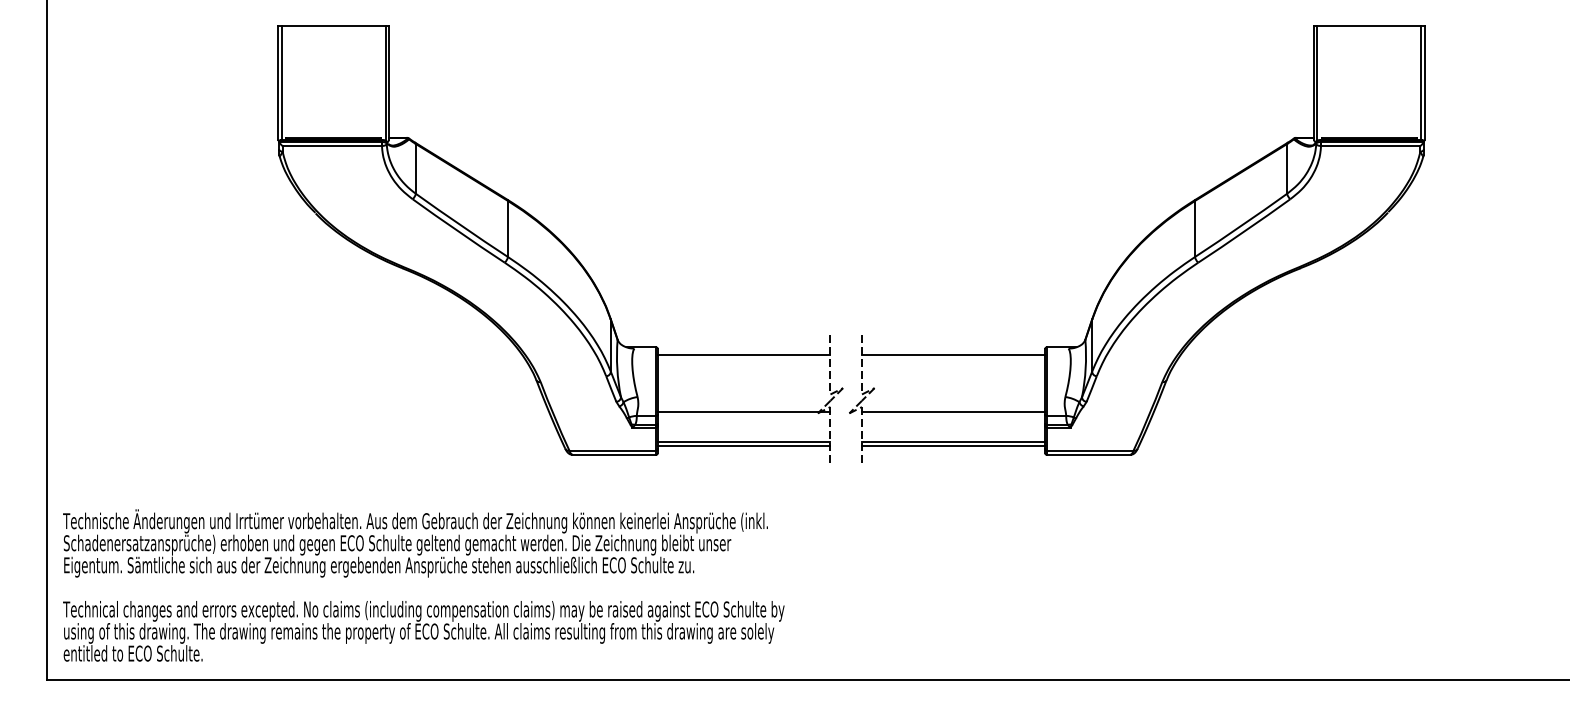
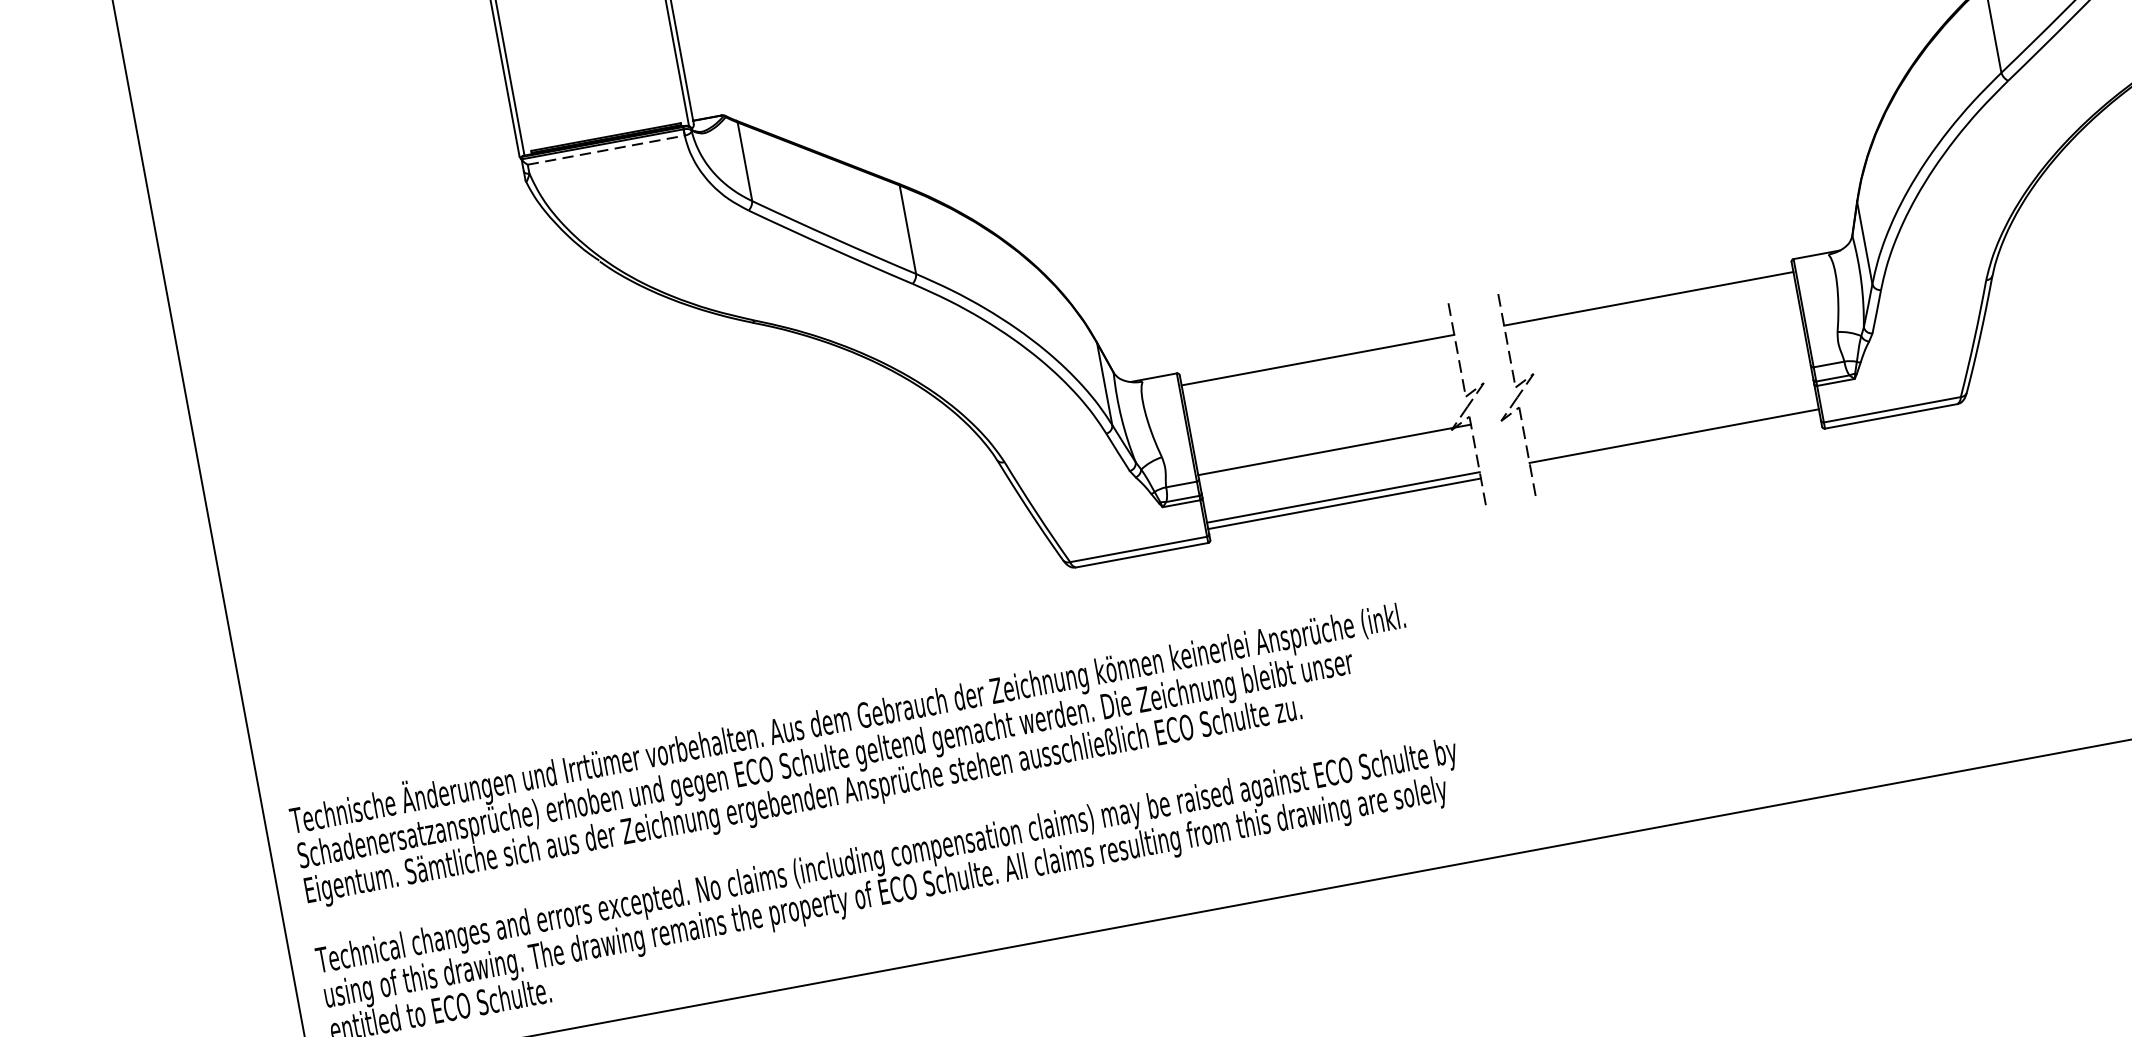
line: (332, 146) -> (606, 150), solid -> dashed
line: (953, 412) -> (1665, 389), removed
line: (953, 446) -> (1675, 442), removed

